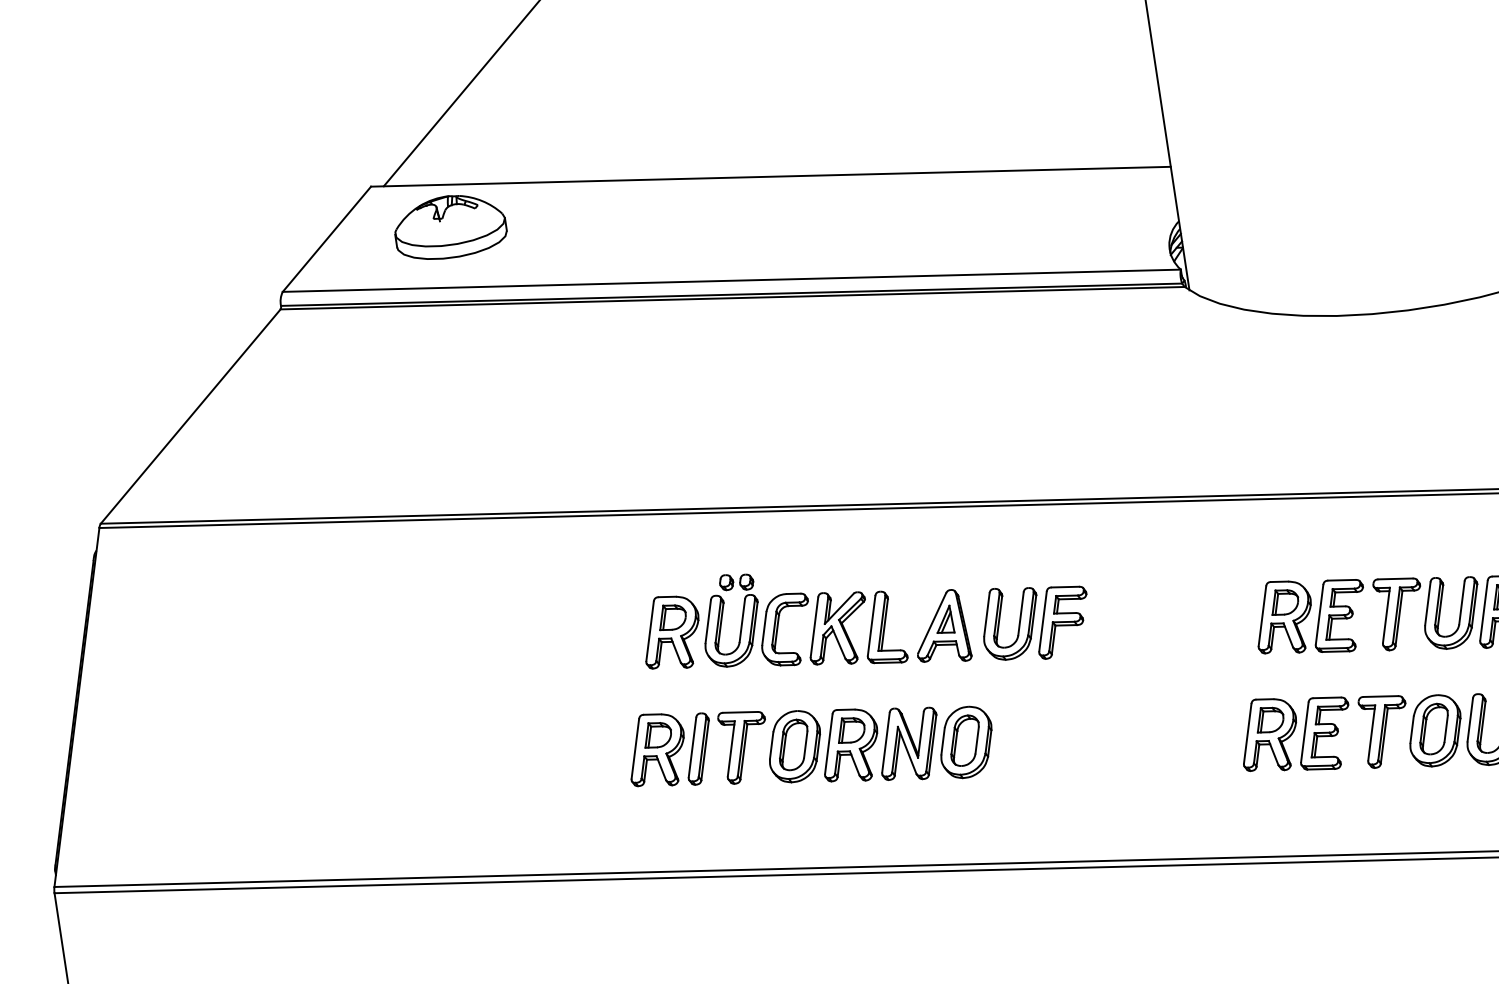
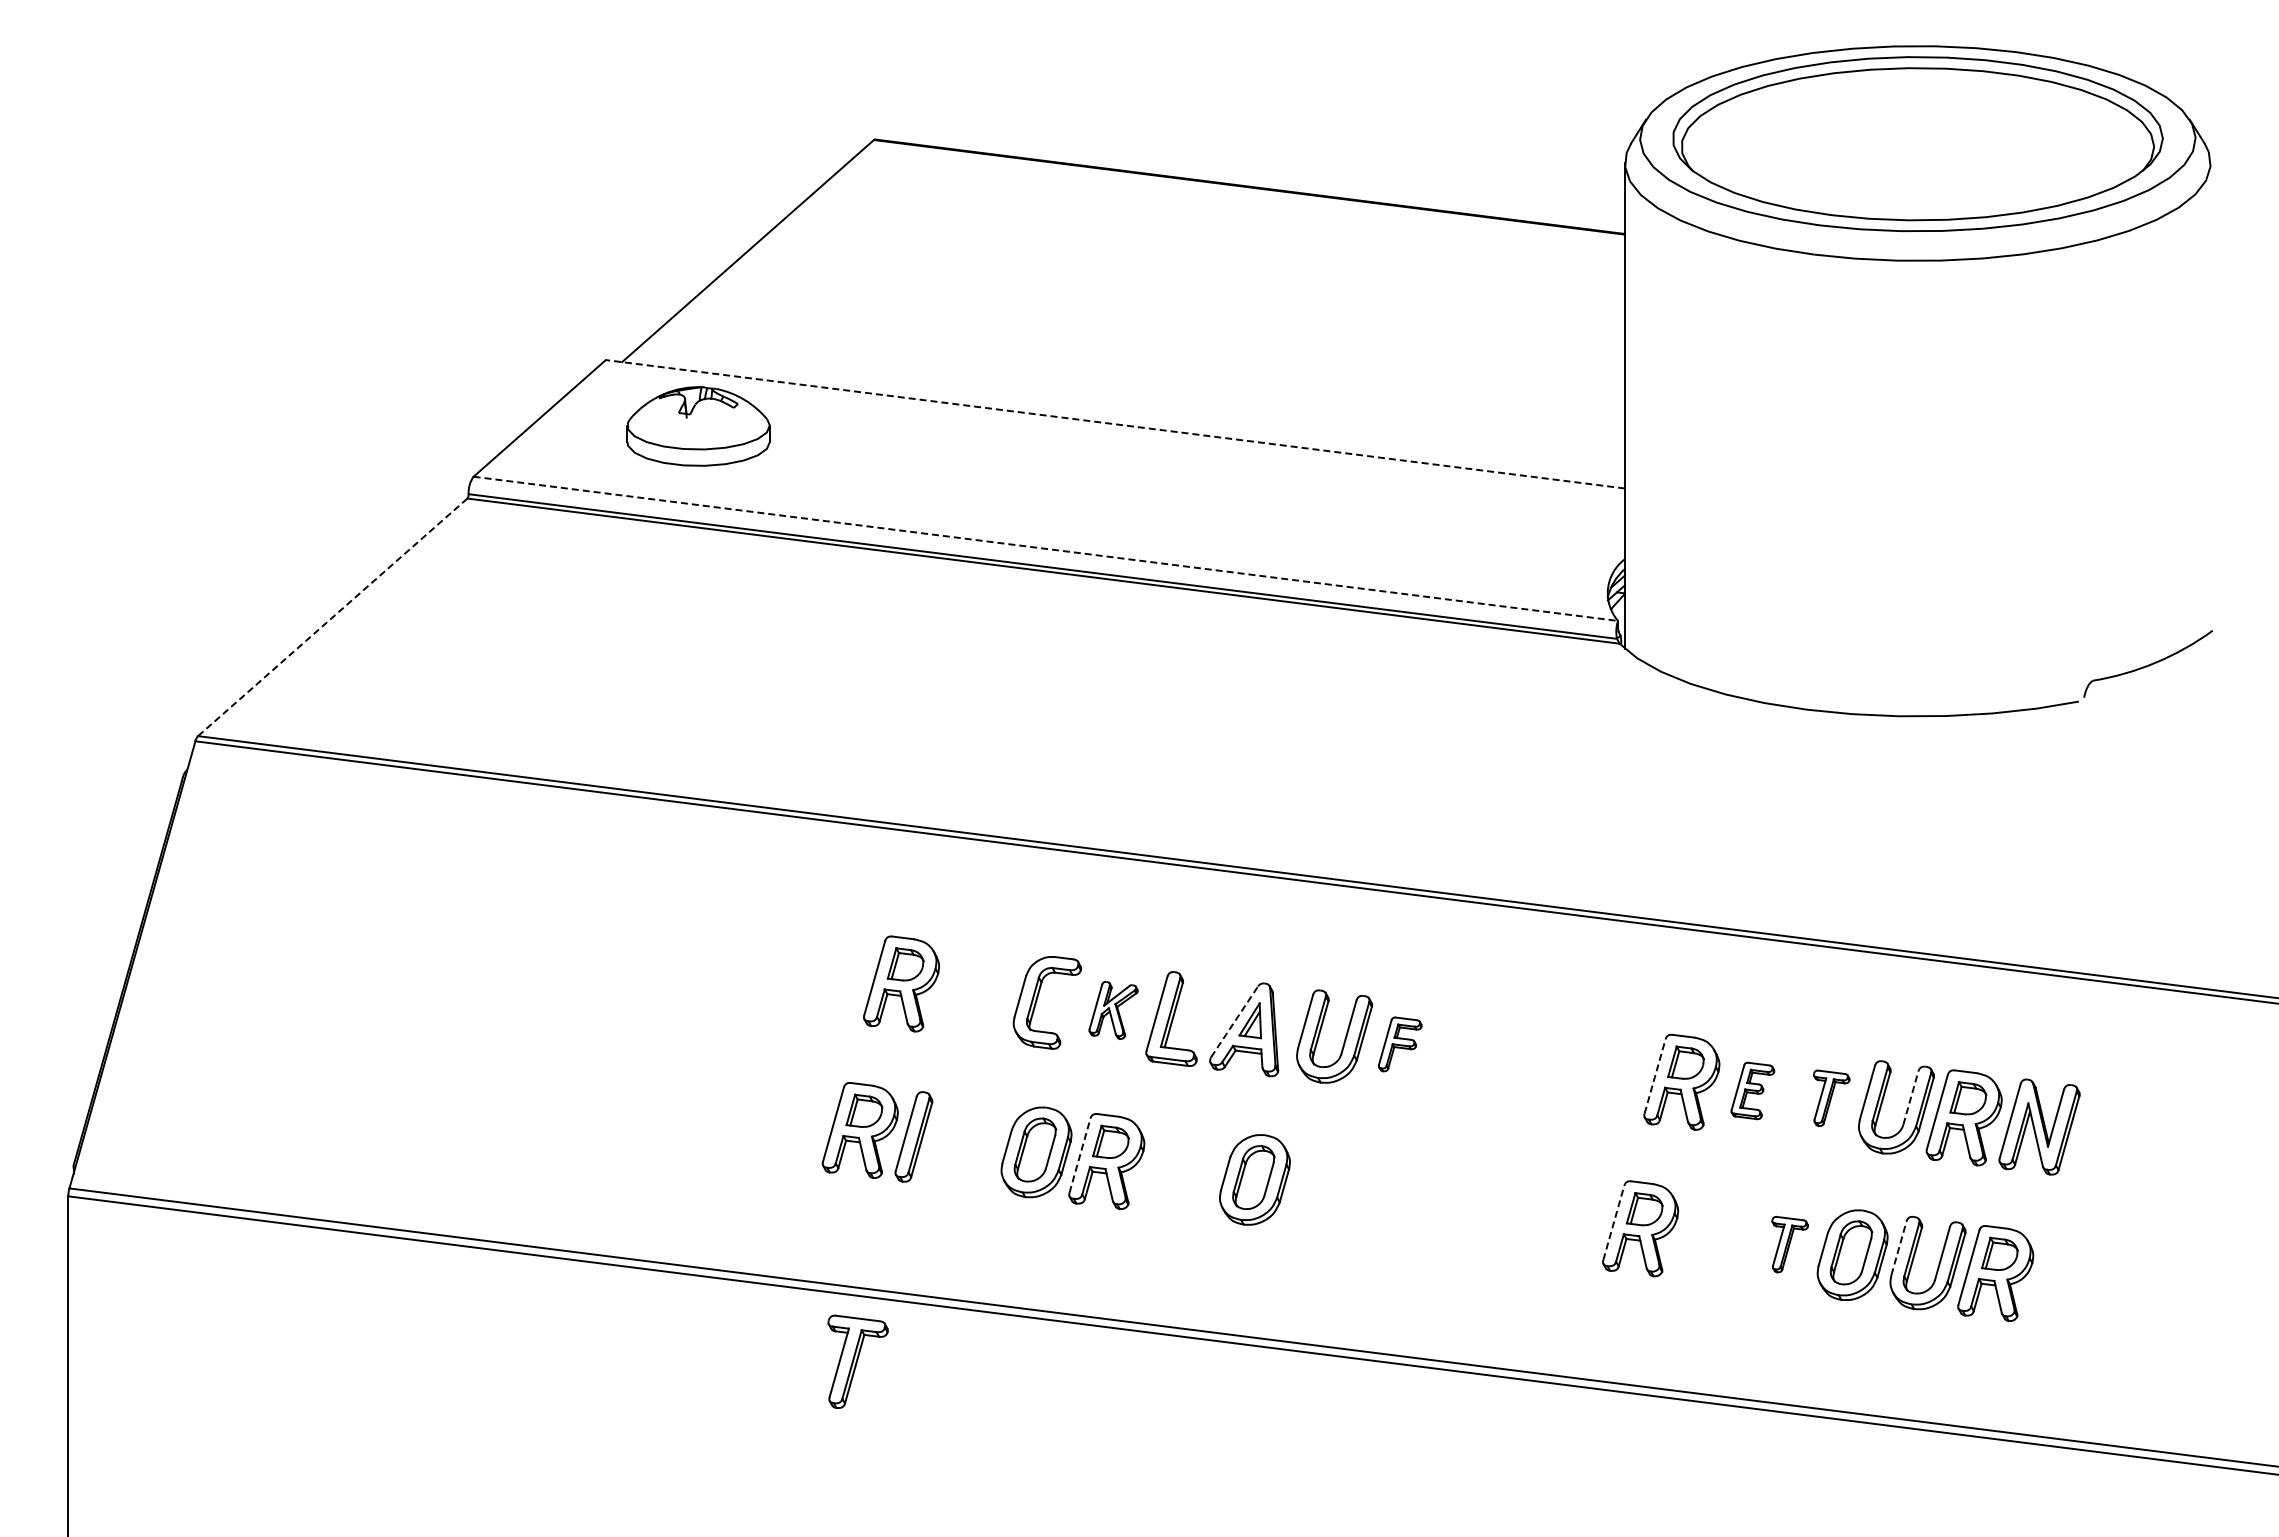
line: (771, 176) -> (1115, 424), solid -> dashed
line: (731, 280) -> (1045, 548), solid -> dashed
line: (190, 416) -> (332, 617), solid -> dashed
line: (1461, 603) -> (1910, 1098), solid -> dashed
part: (1400, 612) -> (1831, 1098), size x0.6
part: (1339, 615) -> (1752, 1090), size x0.6
line: (1262, 616) -> (1655, 1076), solid -> dashed
part: (722, 620) -> (968, 978), removed
part: (1061, 621) -> (1399, 1044), size x0.6
line: (932, 622) -> (1234, 1021), solid -> dashed
part: (837, 628) -> (1113, 1010), size x0.6
line: (1470, 720) -> (1899, 1248), solid -> dashed
part: (1385, 729) -> (1789, 1244), size x0.6
part: (1324, 733) -> (1711, 1237), removed
line: (1247, 734) -> (1613, 1223), solid -> dashed
part: (909, 743) -> (1182, 1170), removed
line: (828, 744) -> (1079, 1155), solid -> dashed
part: (745, 745) -> (857, 1361), moved

